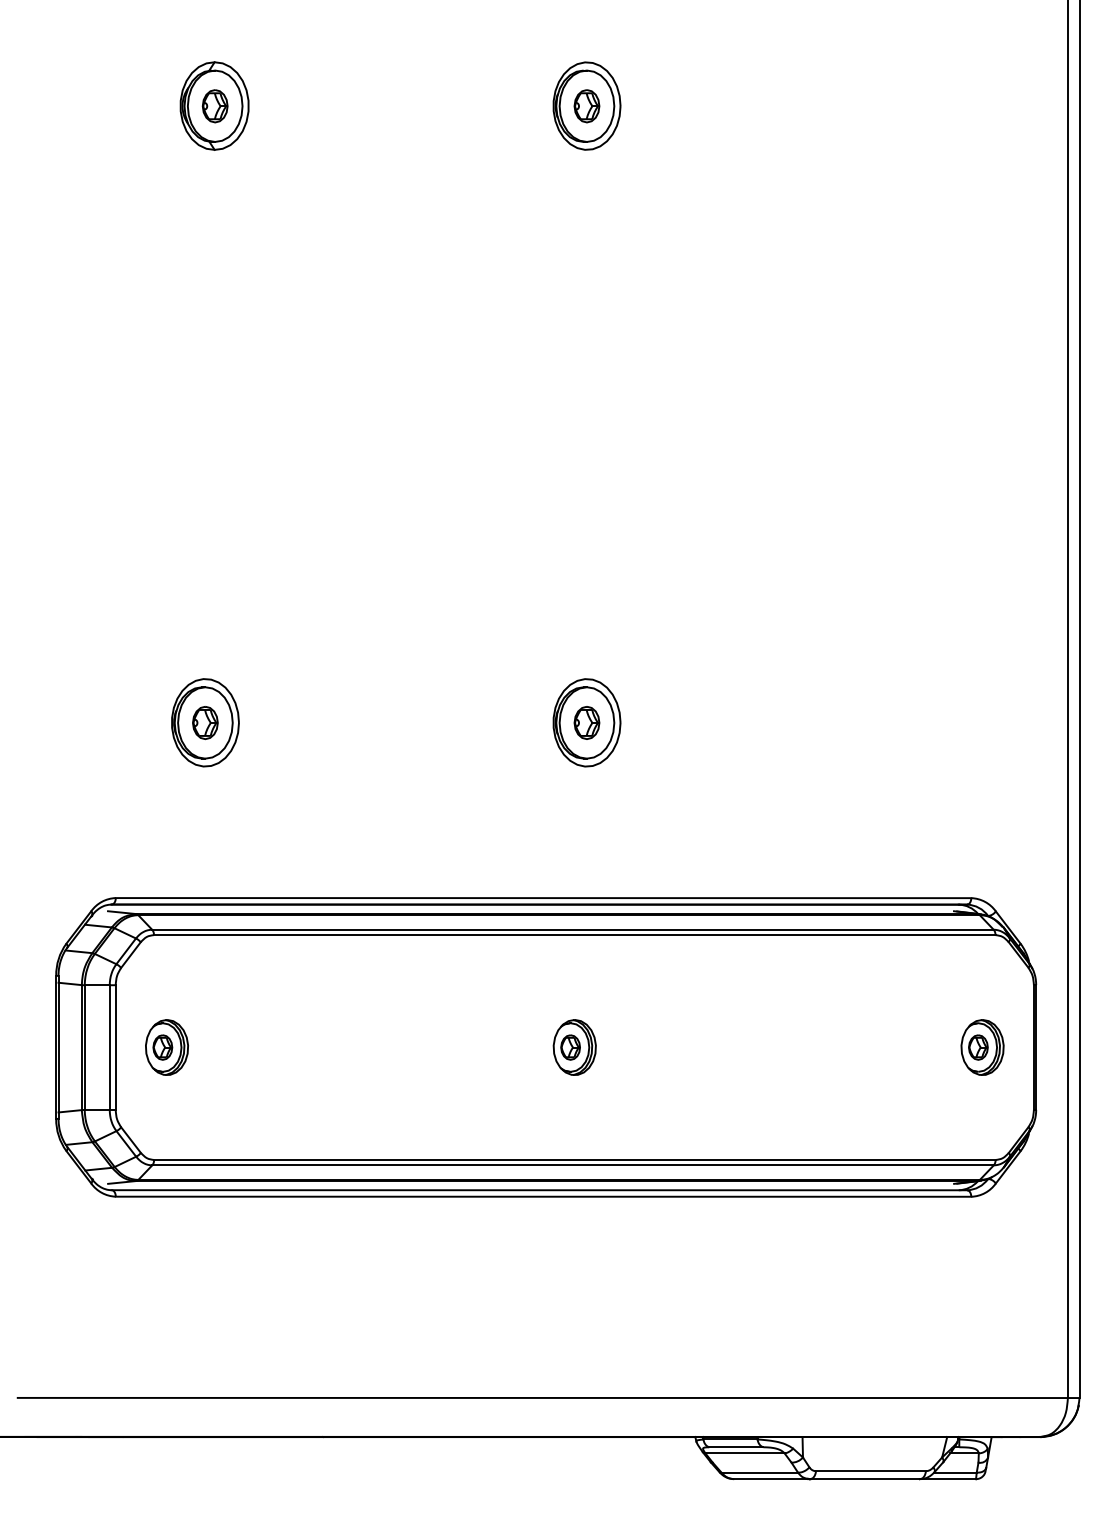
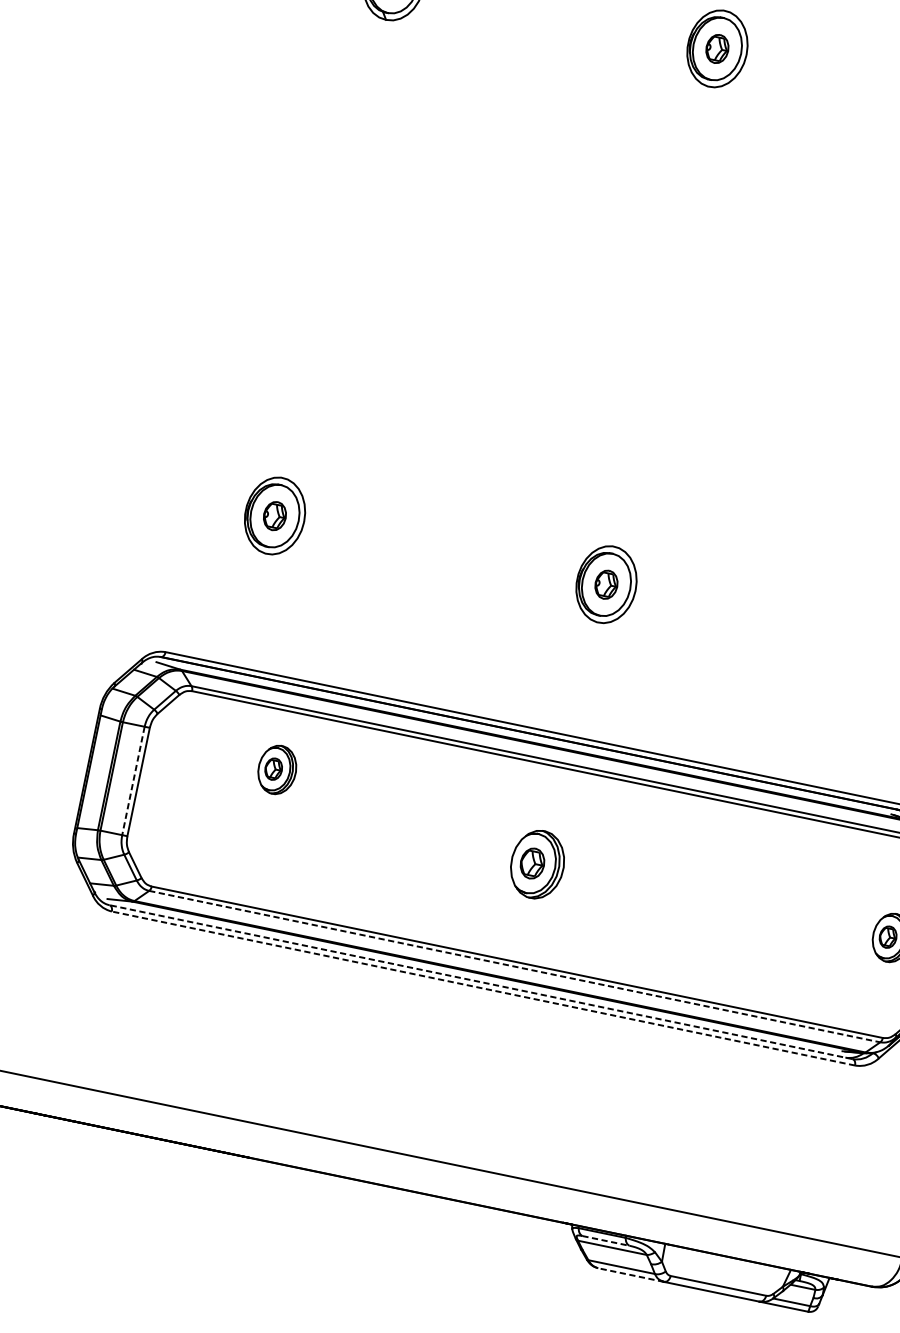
part: (166, 1047) -> (276, 769), moved
part: (574, 1047) -> (537, 864), size x1.4
line: (109, 1048) -> (133, 781), solid -> dashed
line: (573, 1165) -> (515, 966), solid -> dashed
line: (539, 1190) -> (481, 982), solid -> dashed
line: (543, 1196) -> (483, 988), solid -> dashed
line: (736, 1447) -> (606, 1241), solid -> dashed
line: (772, 1479) -> (631, 1275), solid -> dashed

